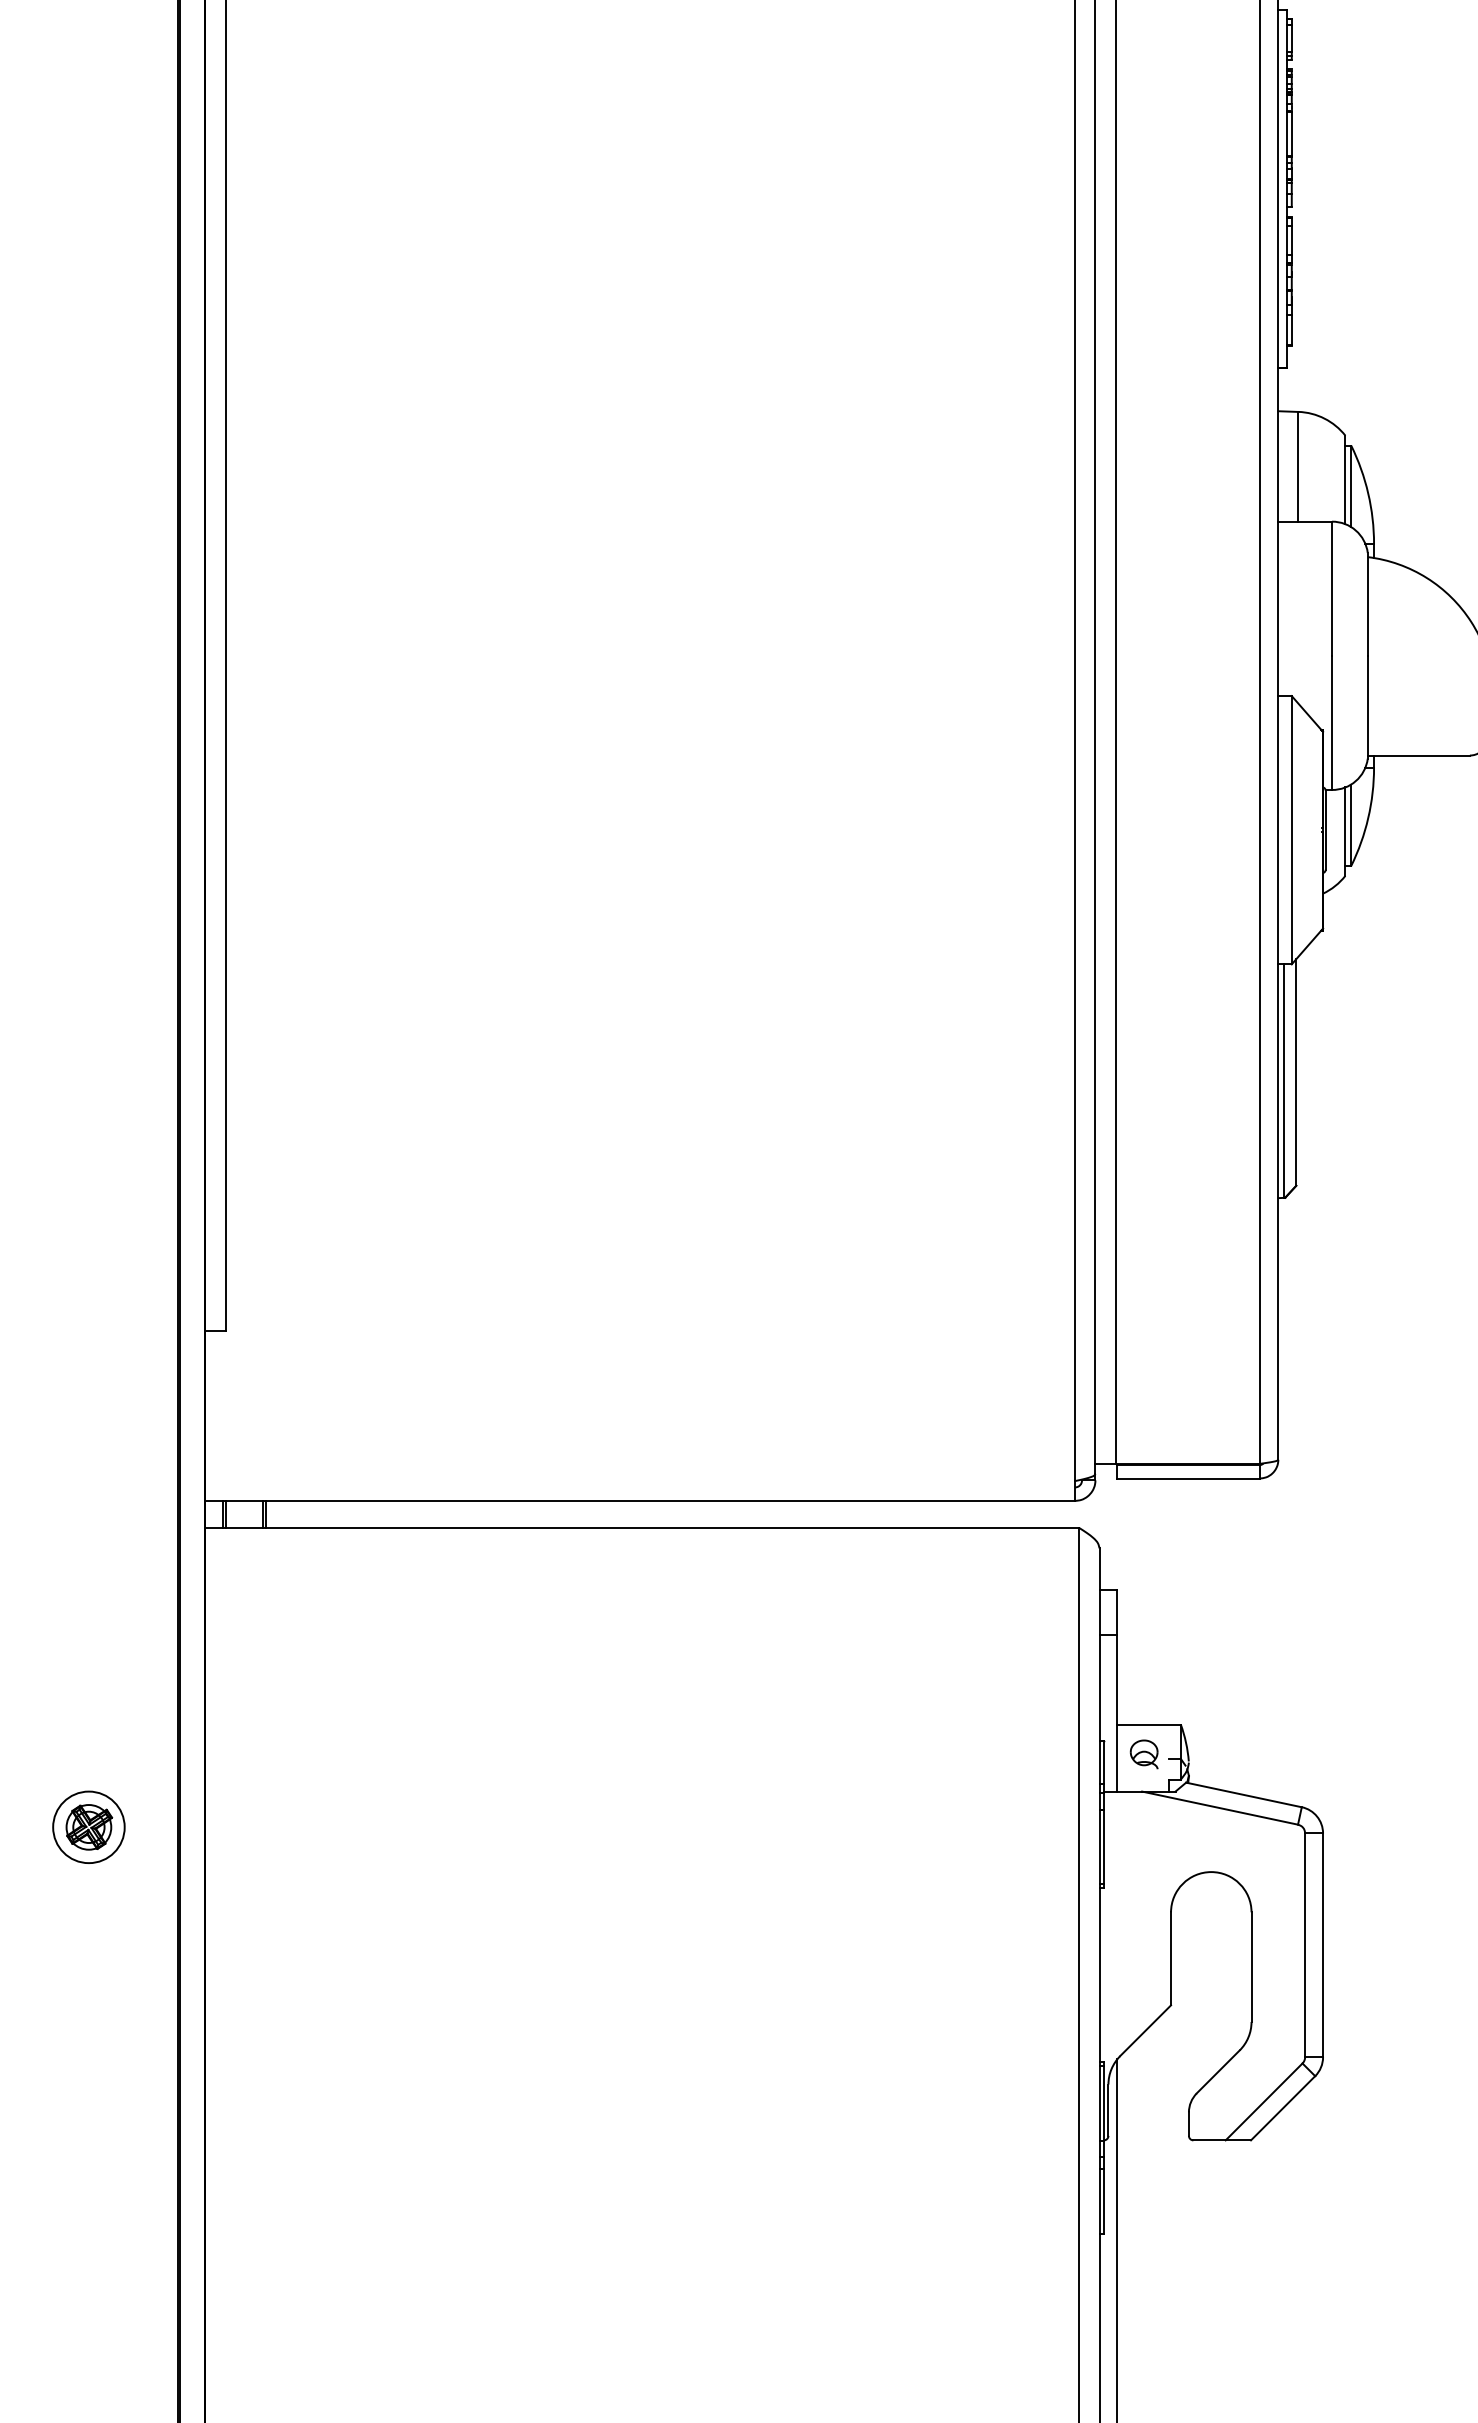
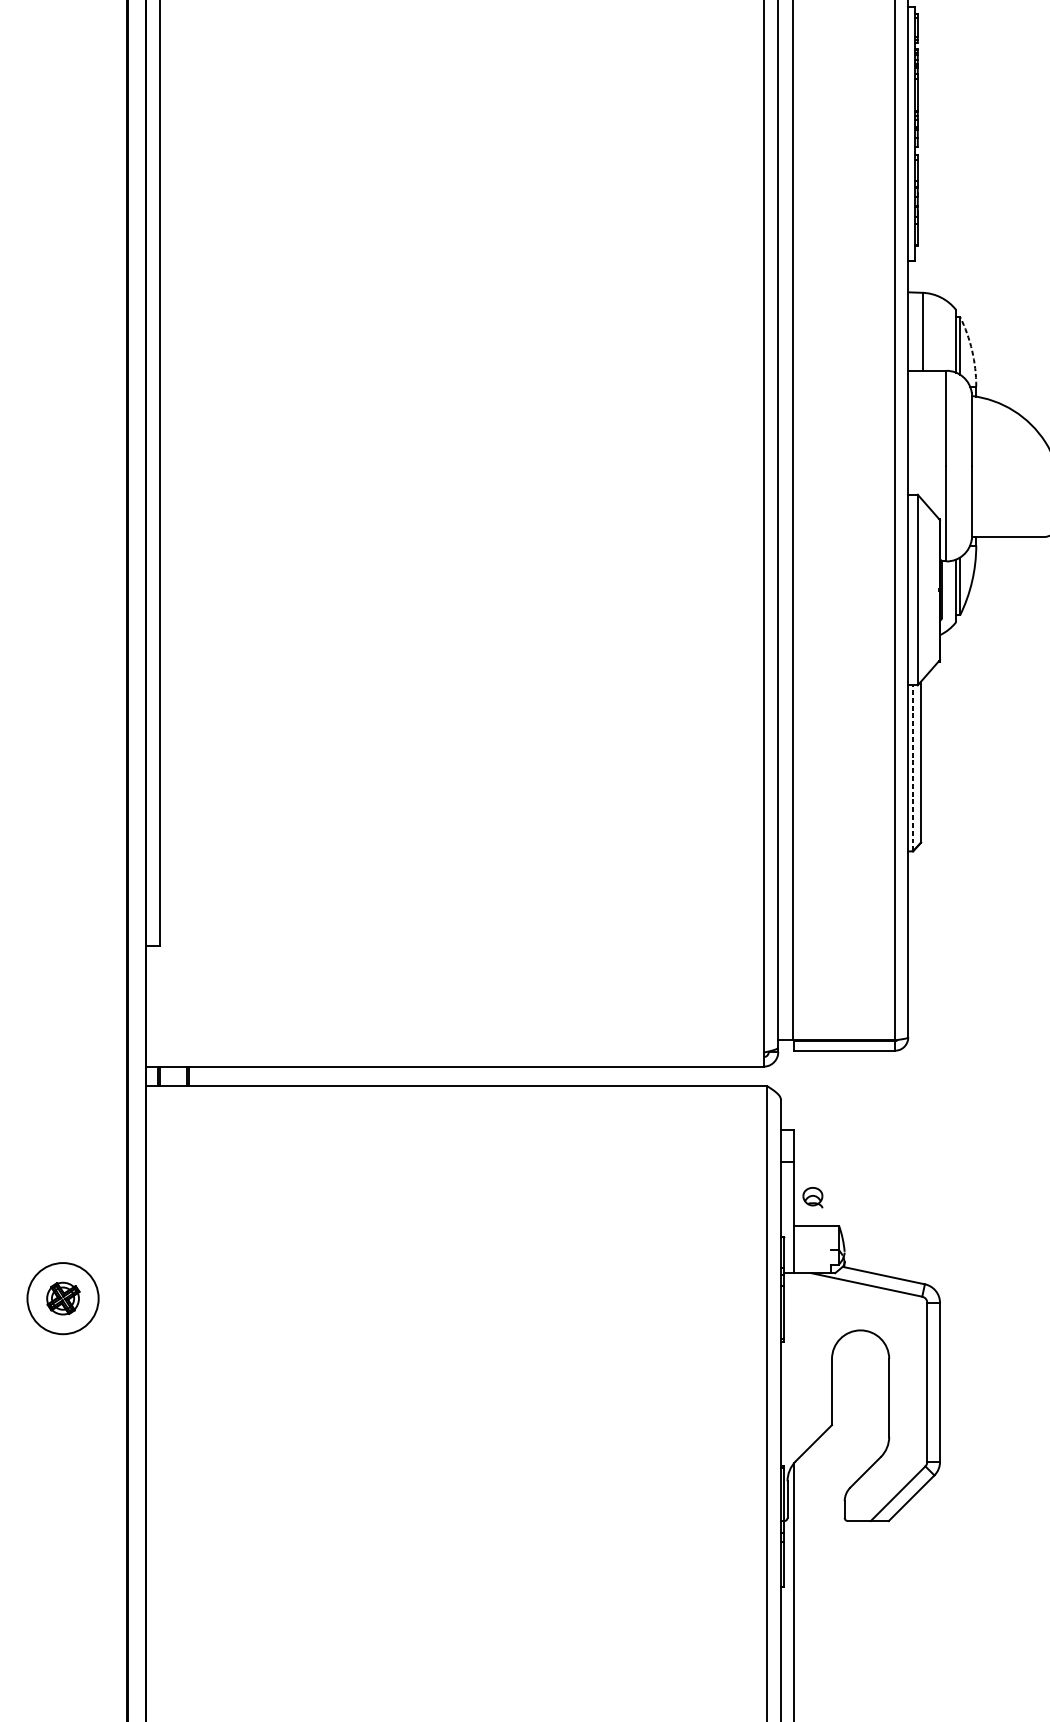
arc: (1368, 493) -> (972, 350), solid -> dashed
line: (1284, 1081) -> (912, 768), solid -> dashed
part: (1143, 1754) -> (812, 1197), moved
circle: (88, 1827) -> (62, 1298), size x1.4

